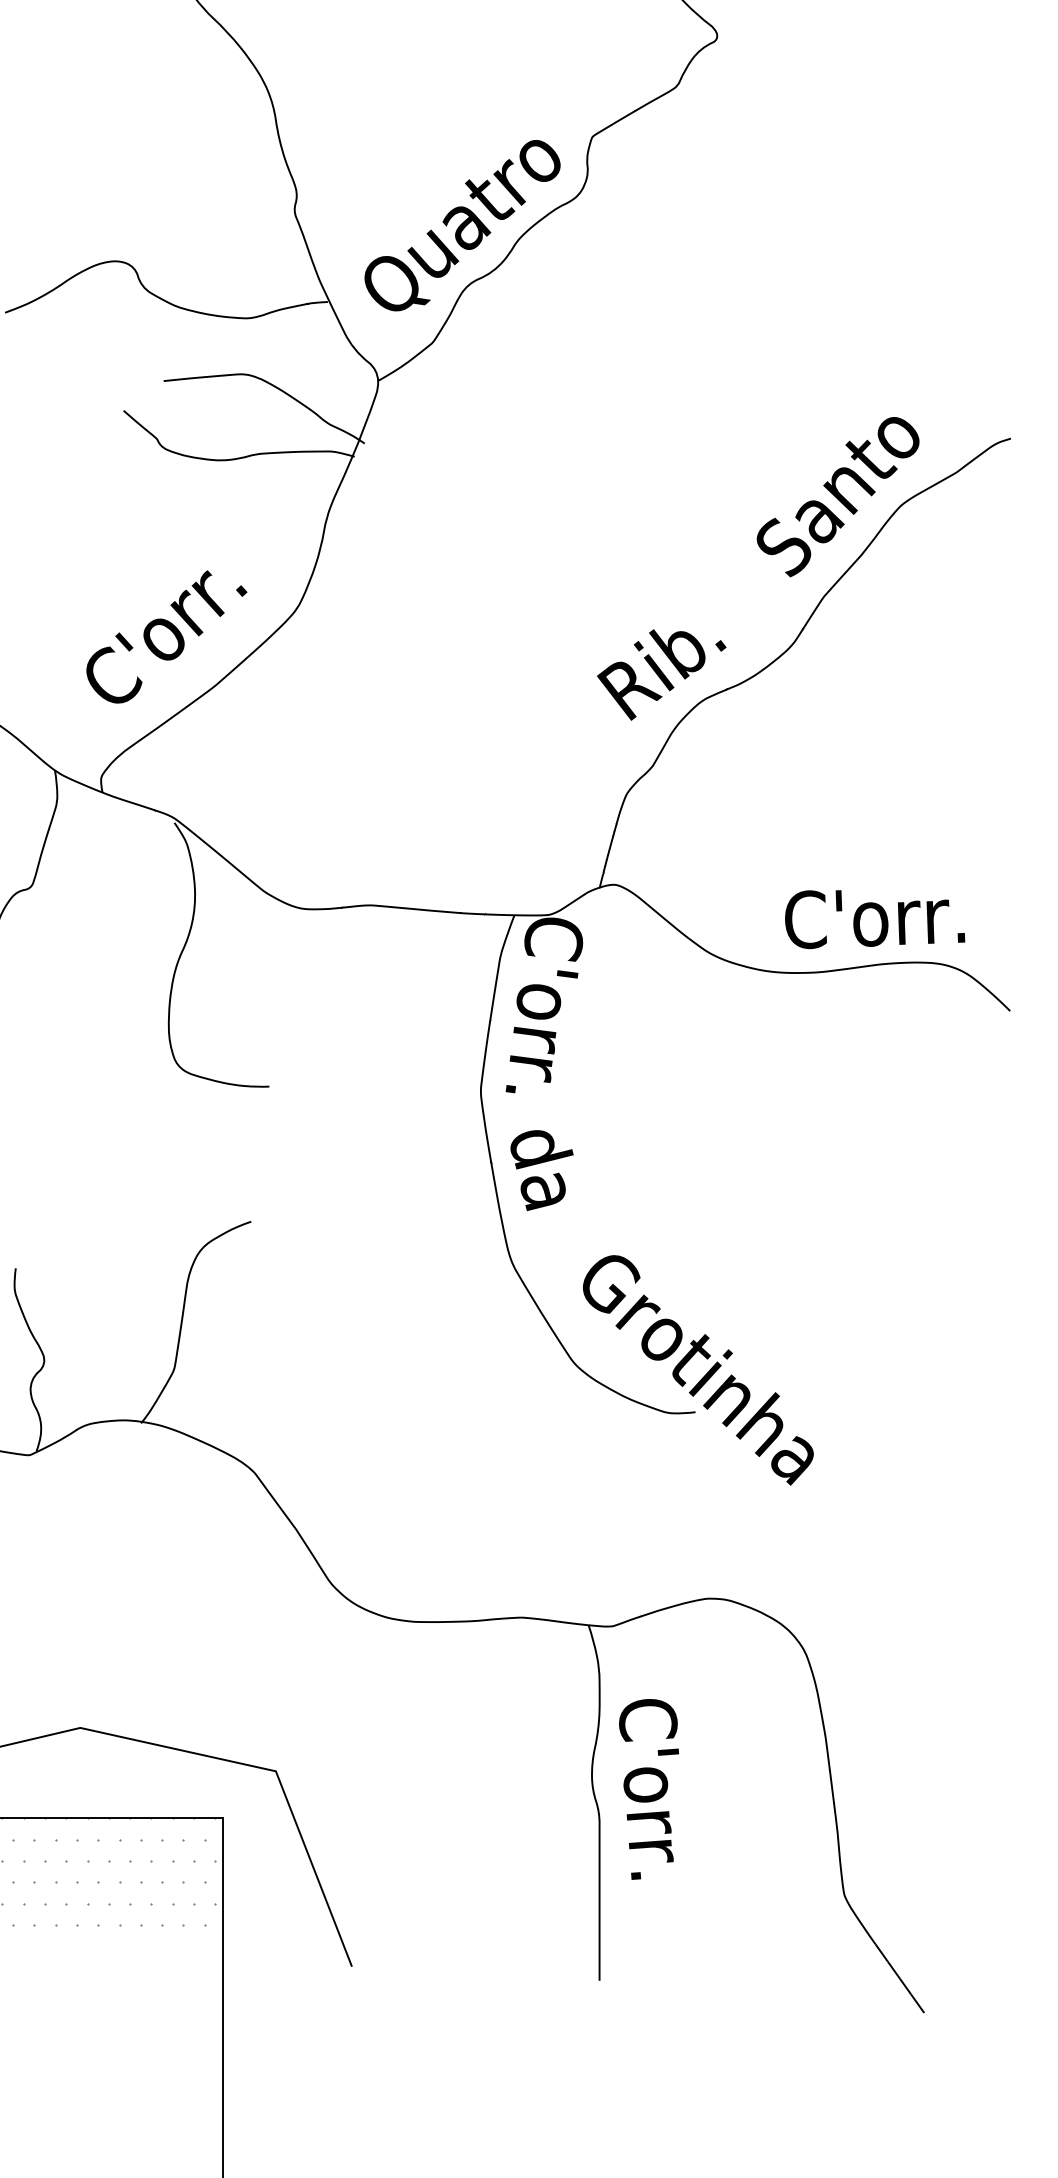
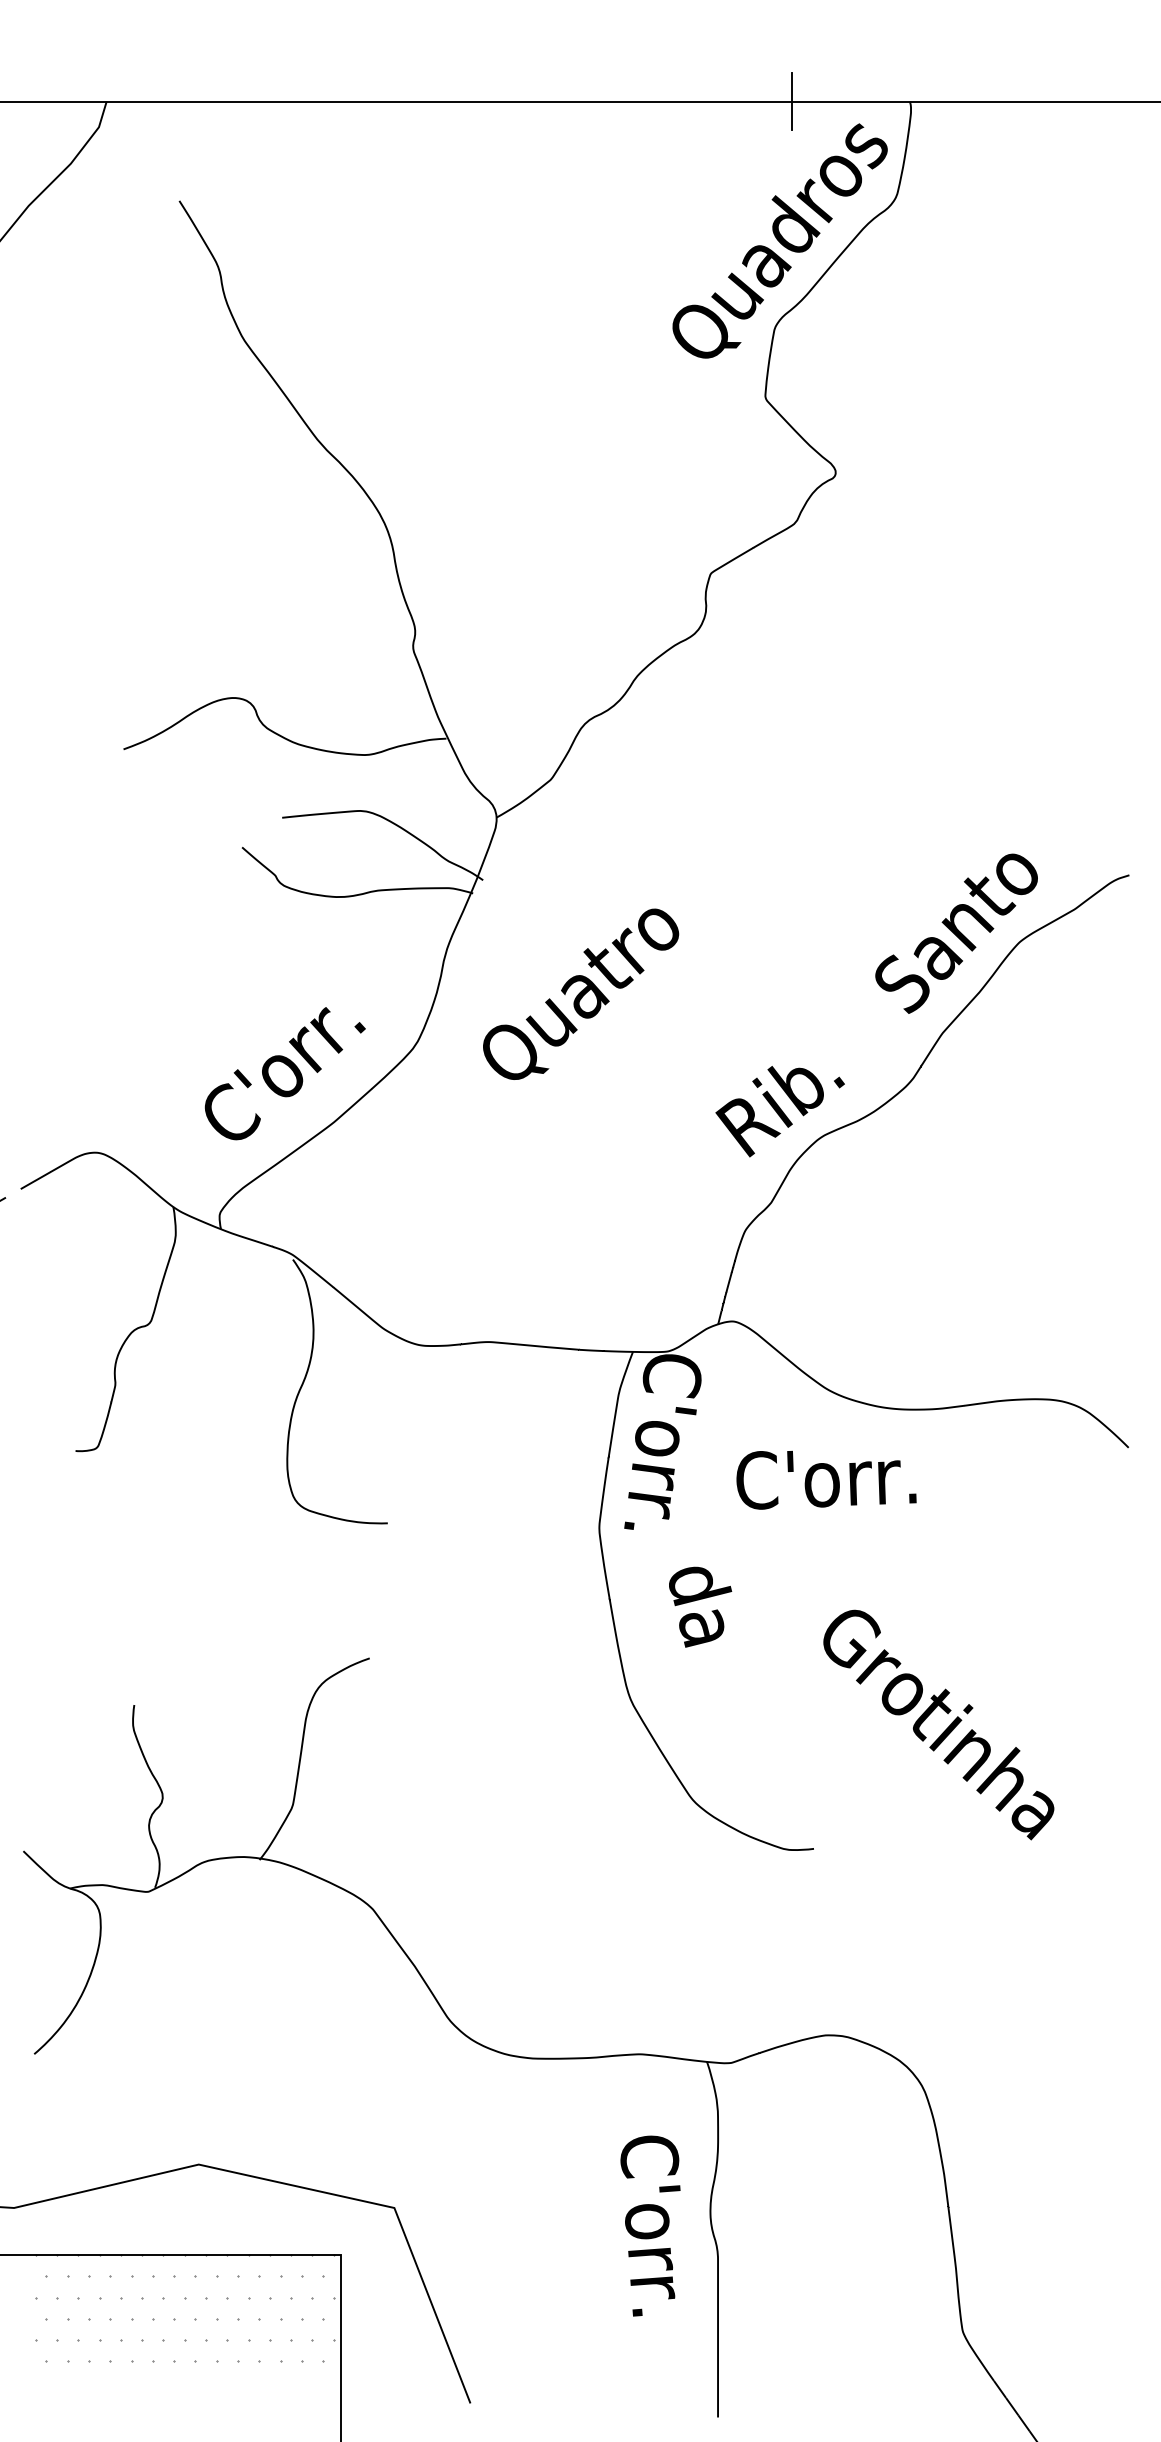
text: (463, 224) -> (581, 993), moved
text: (875, 918) -> (826, 1479), moved
text: (542, 1169) -> (700, 1606), moved
text: (698, 1369) -> (938, 1724), moved
text: (649, 1788) -> (650, 2225), moved

